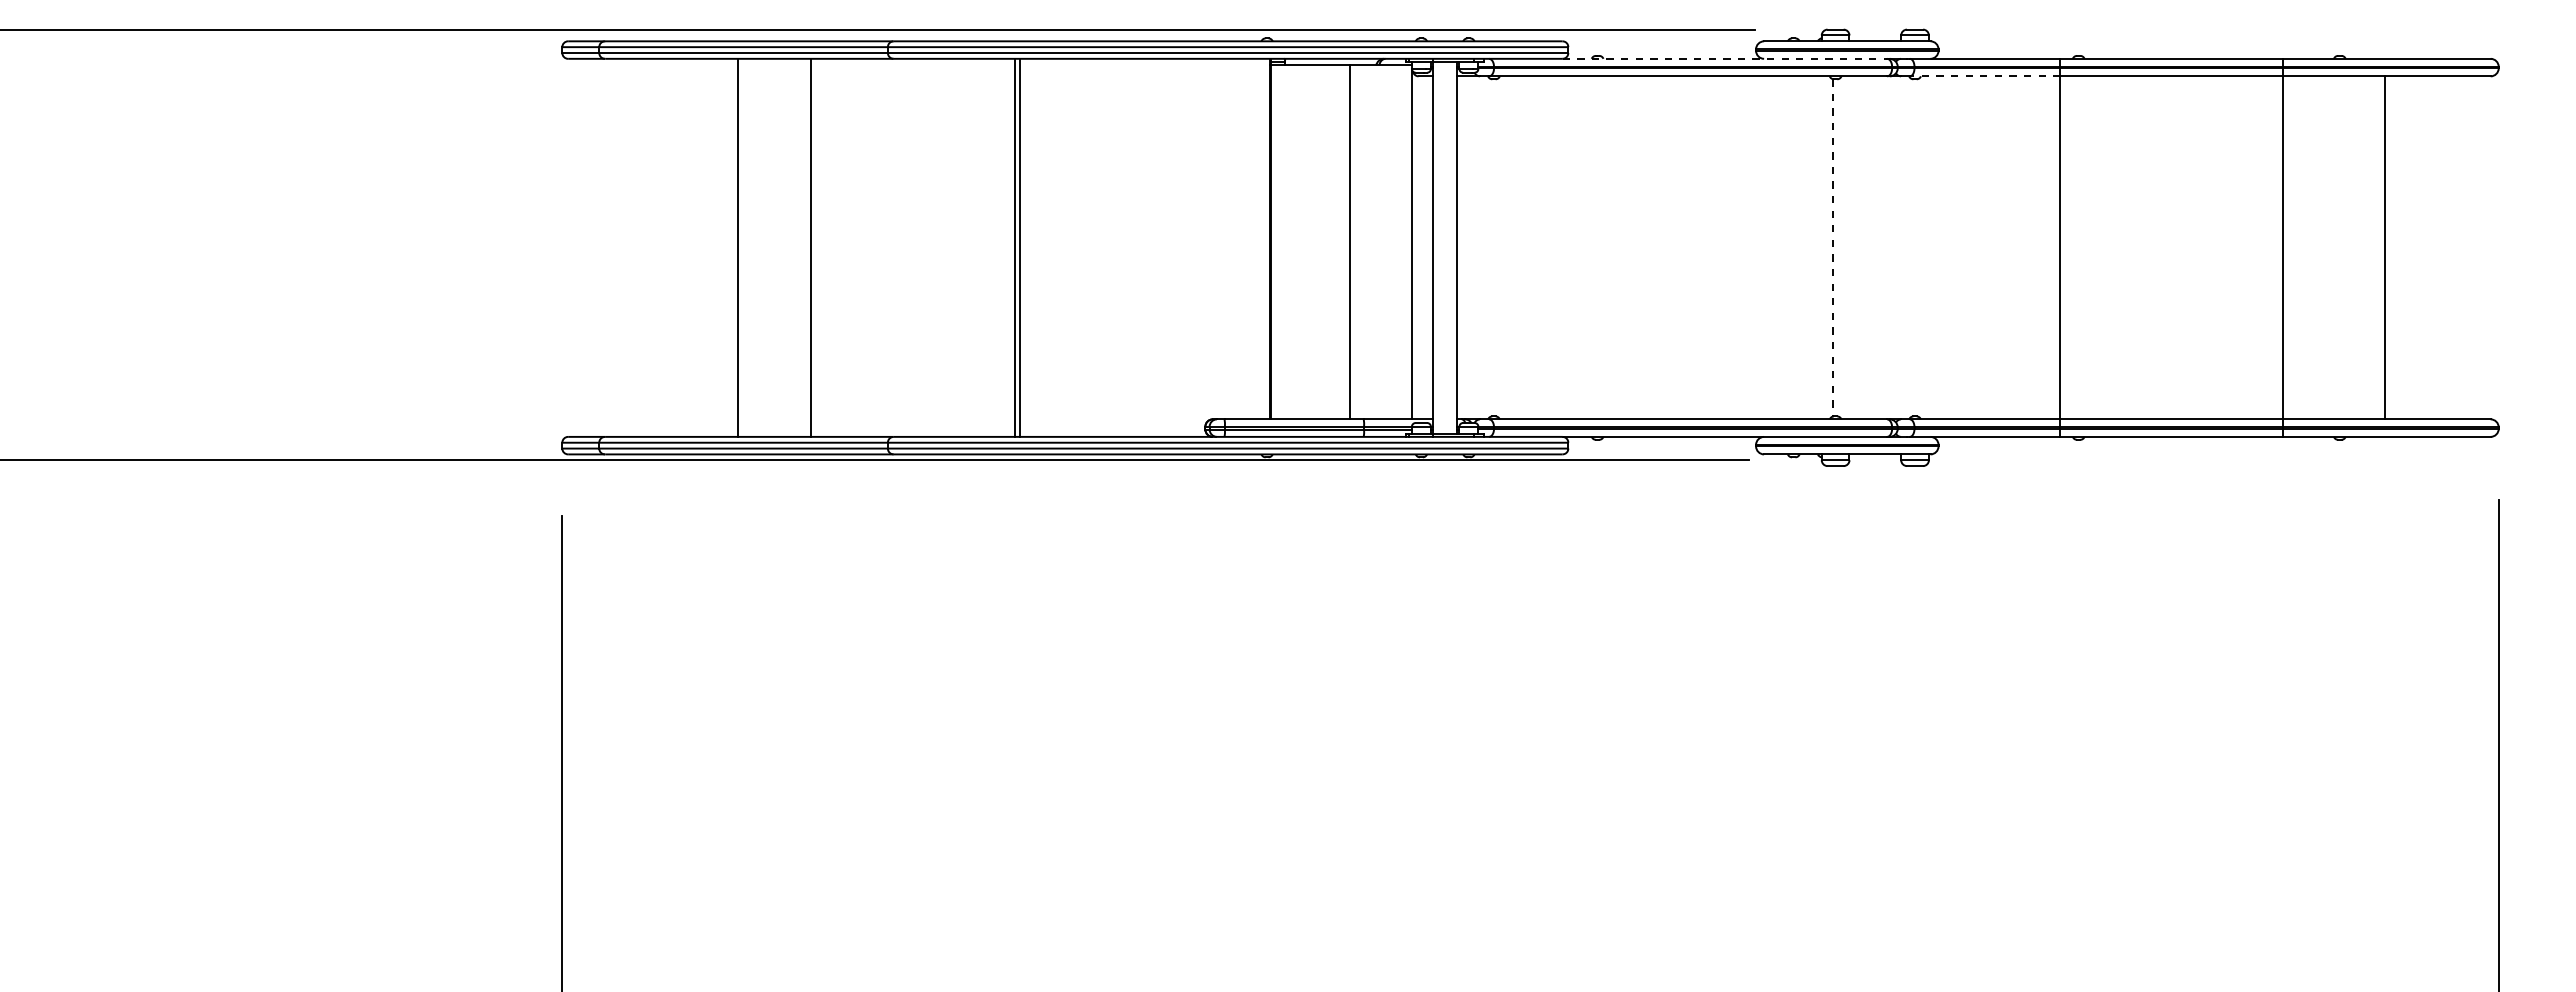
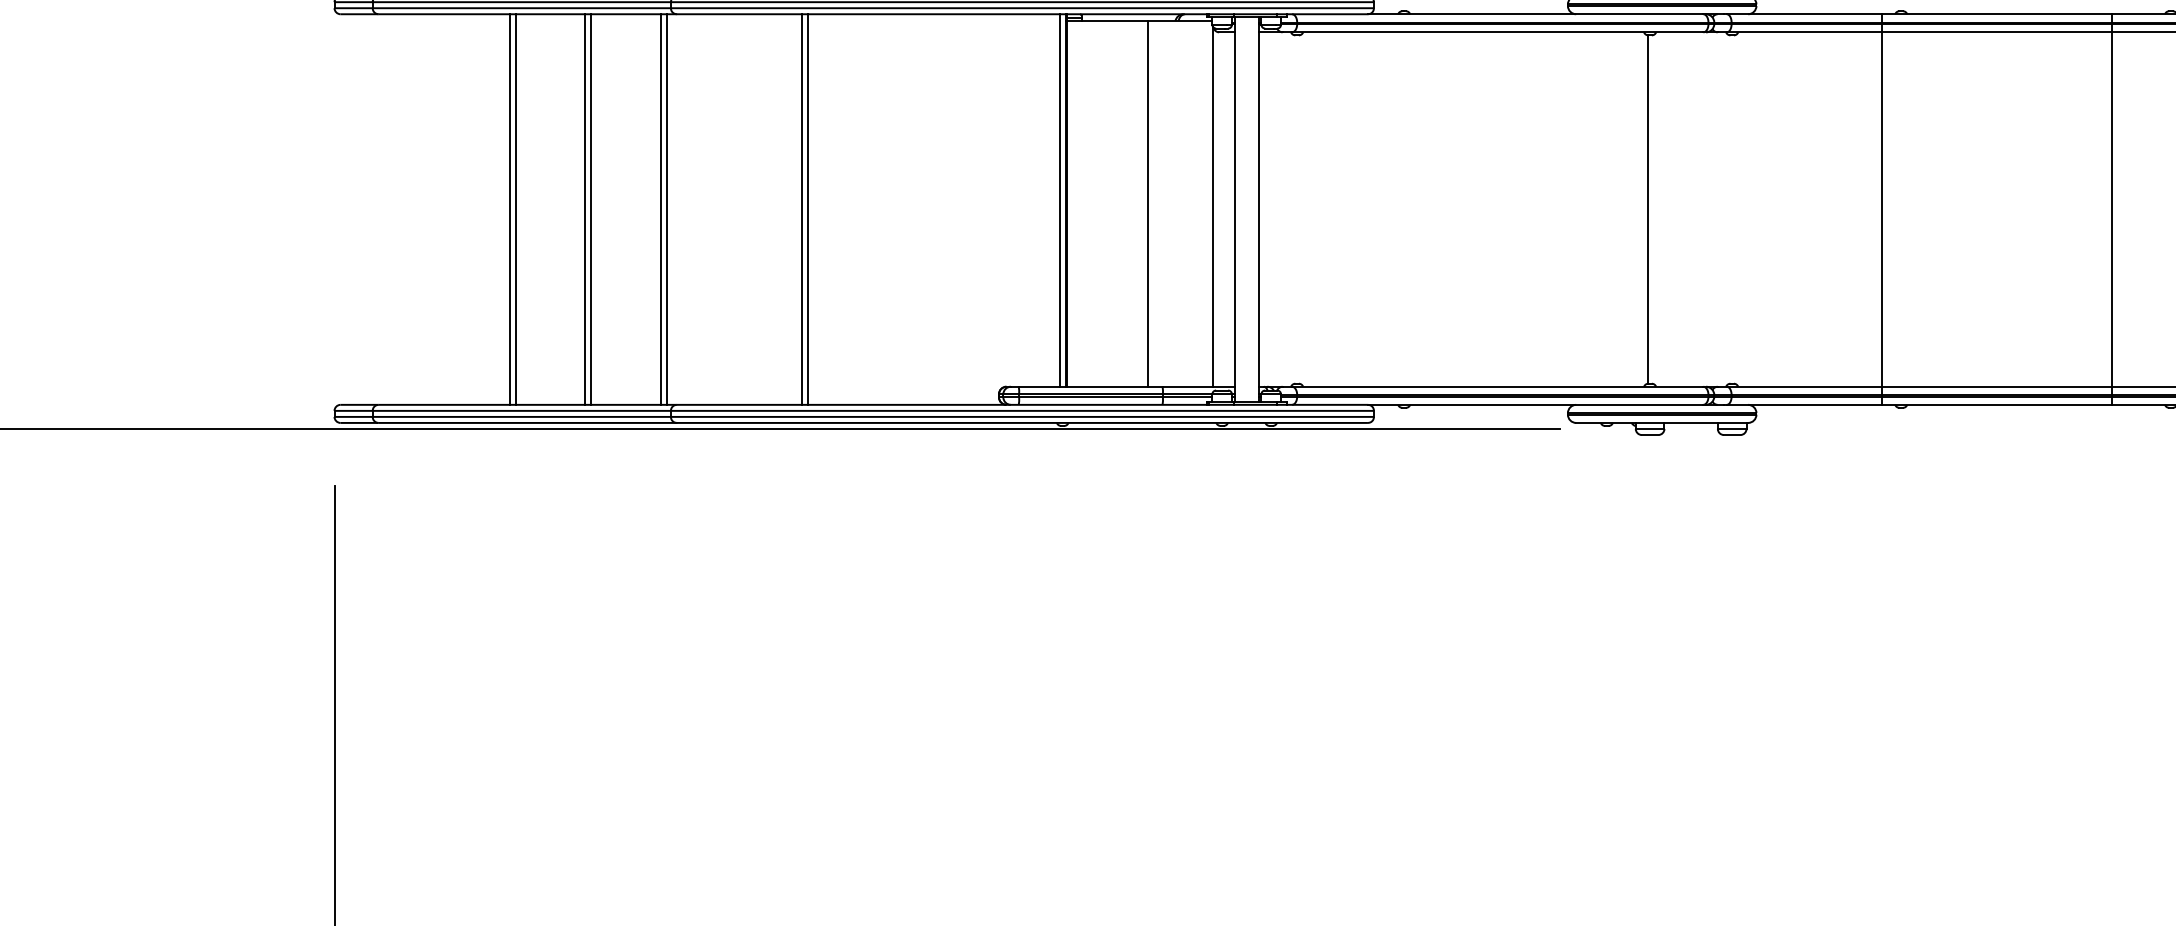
line: (1725, 58) -> (1536, 13), dashed -> solid
line: (1984, 76) -> (1803, 32), dashed -> solid
line: (1264, 238) -> (1060, 199), added
line: (731, 247) -> (509, 209), added
line: (804, 247) -> (584, 209), added
line: (877, 247) -> (660, 209), added
line: (883, 247) -> (666, 209), added
line: (1833, 247) -> (1647, 209), dashed -> solid

